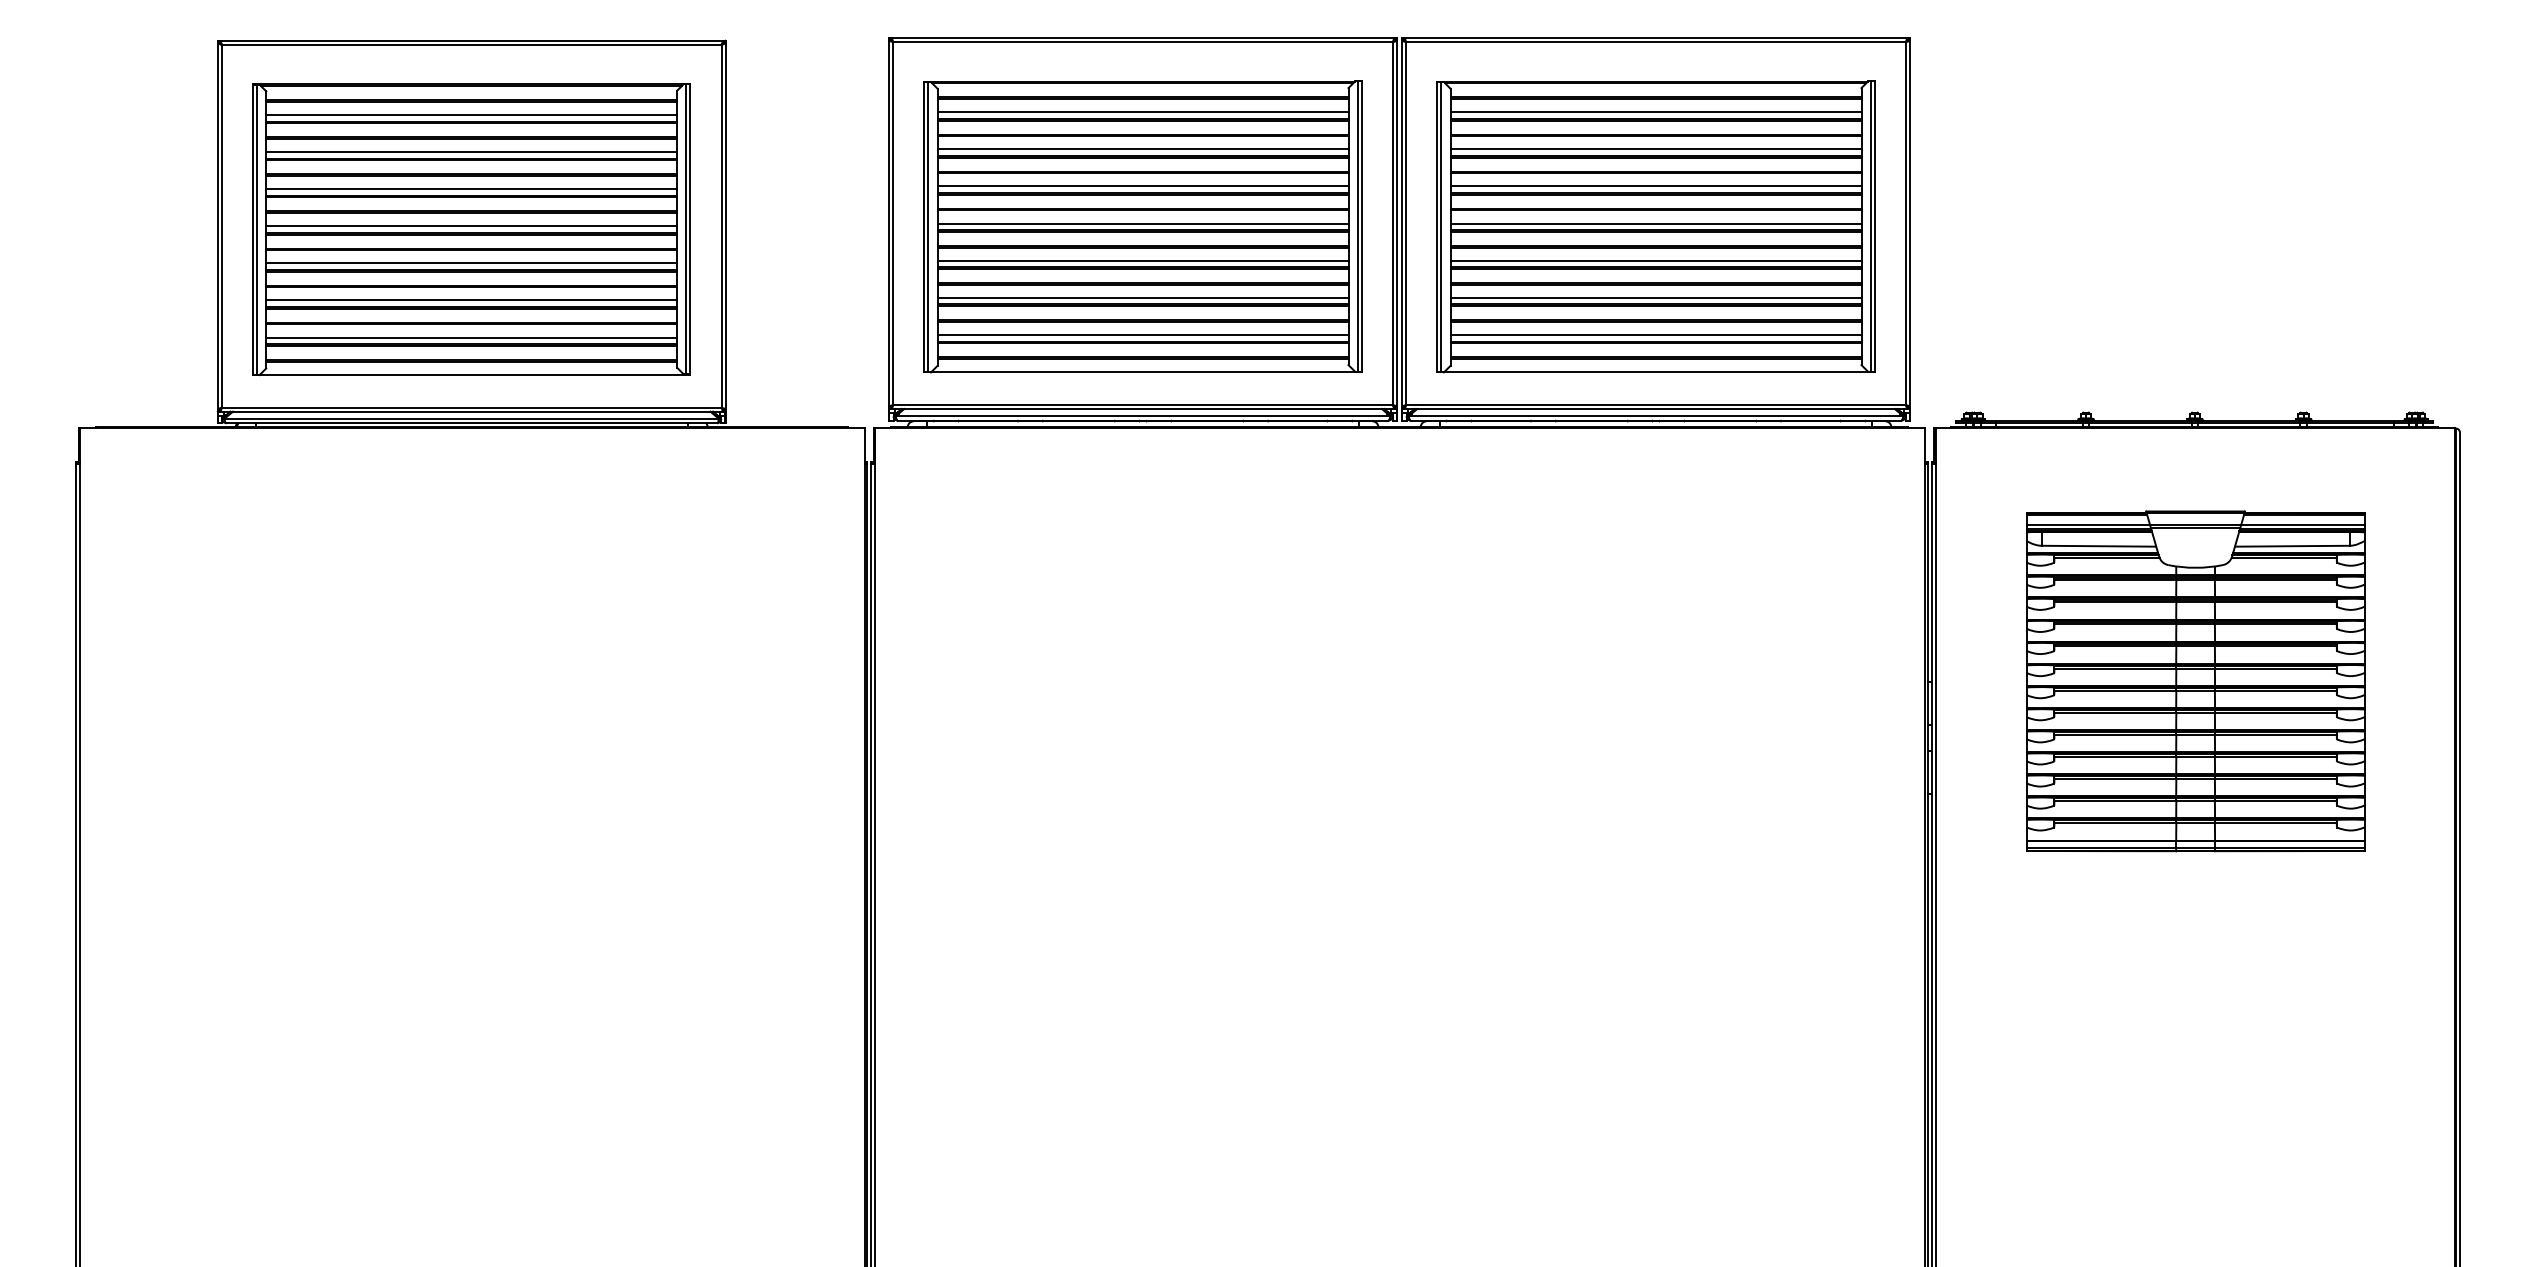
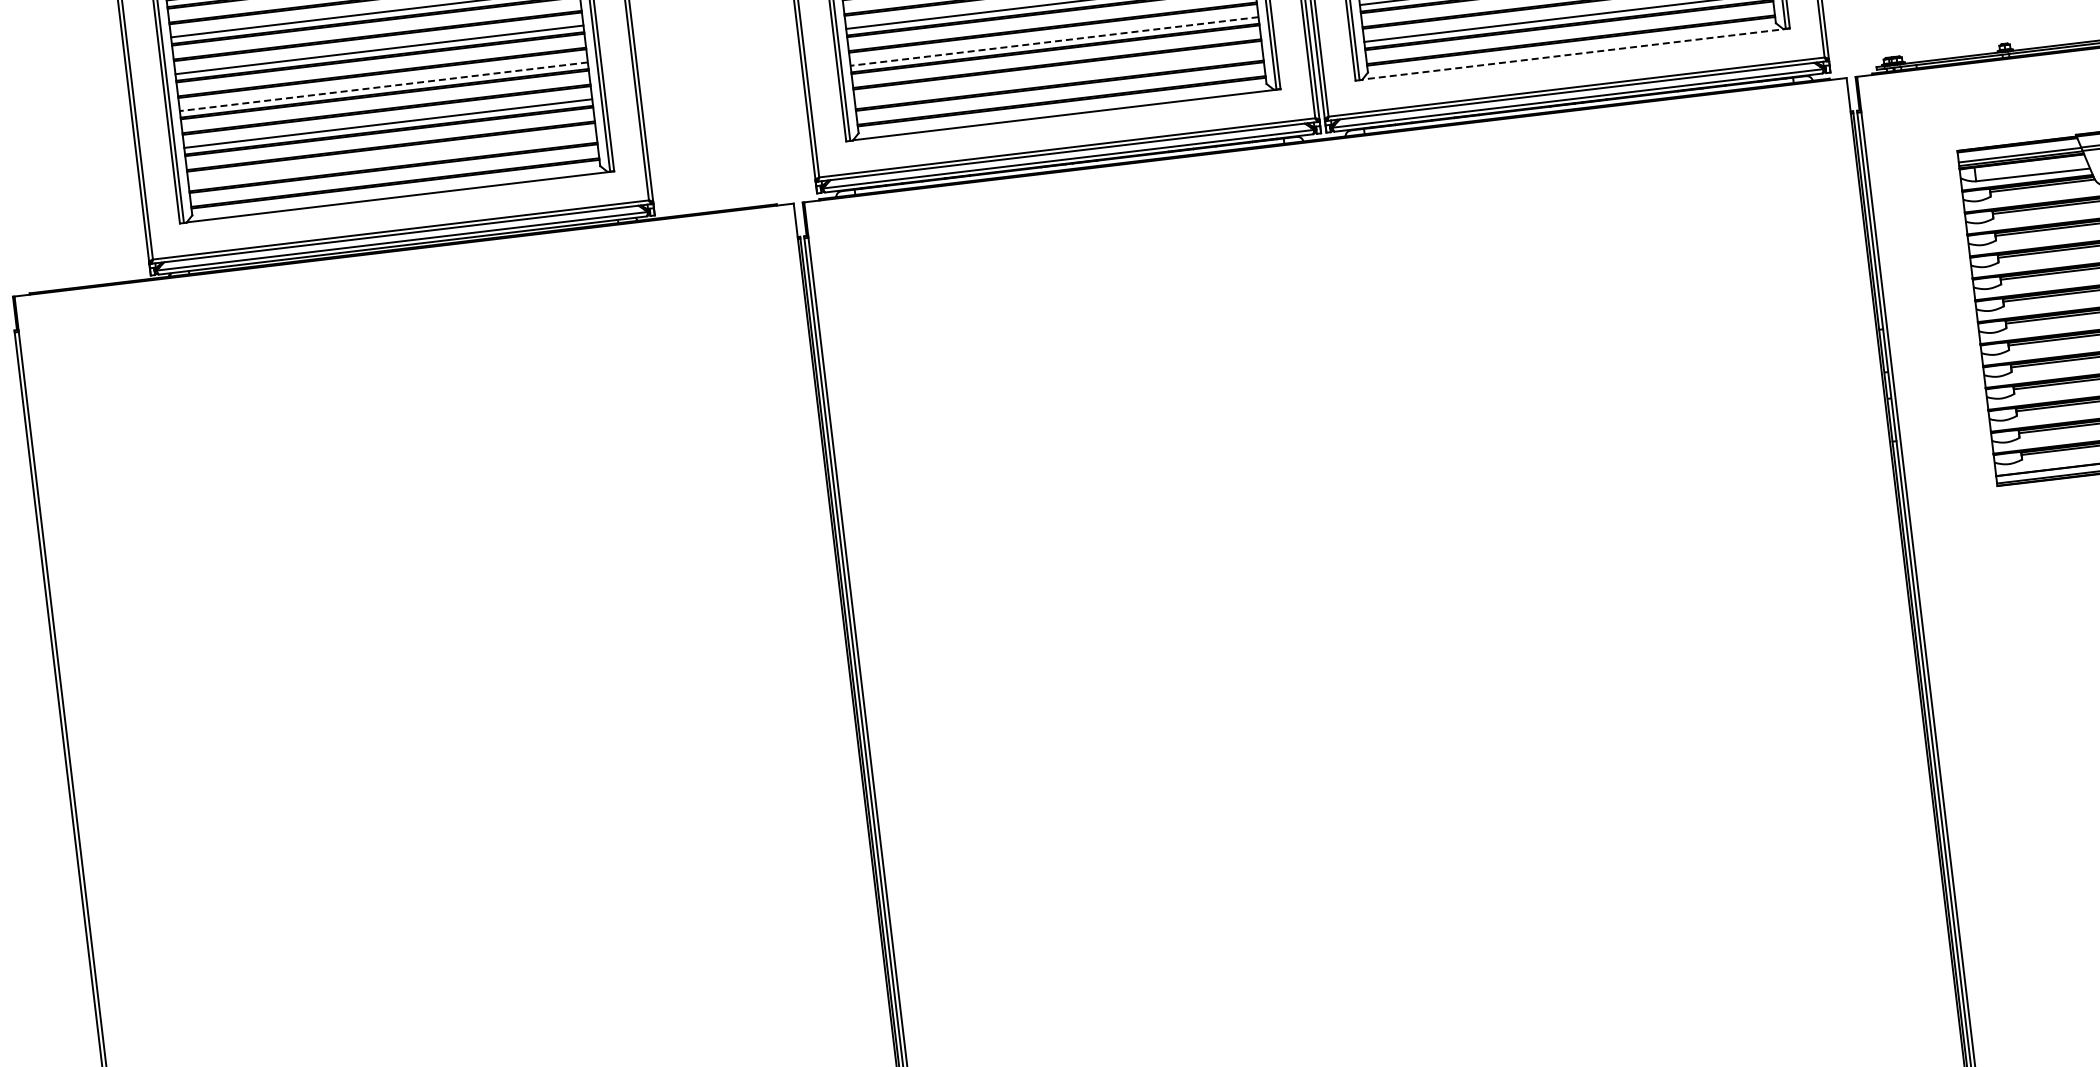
line: (471, 263) -> (383, 86), solid -> dashed
line: (1142, 297) -> (1053, 41), solid -> dashed
line: (1142, 334) -> (1058, 77), removed
line: (471, 337) -> (392, 160), removed
line: (1659, 372) -> (1576, 54), solid -> dashed

